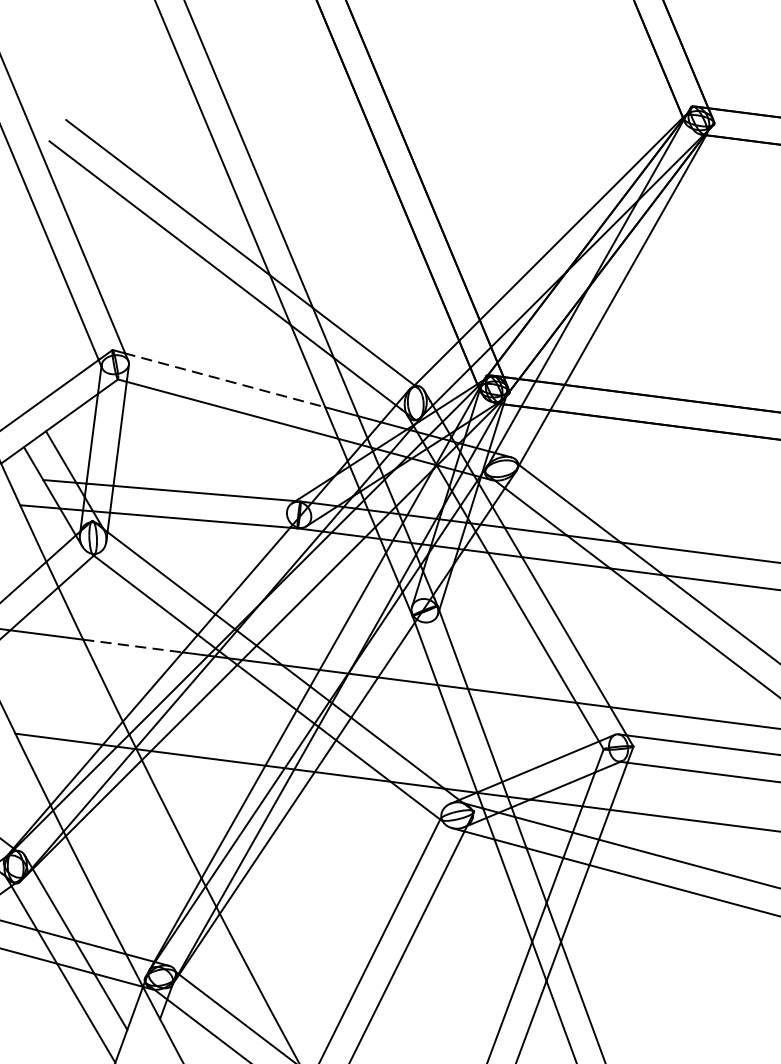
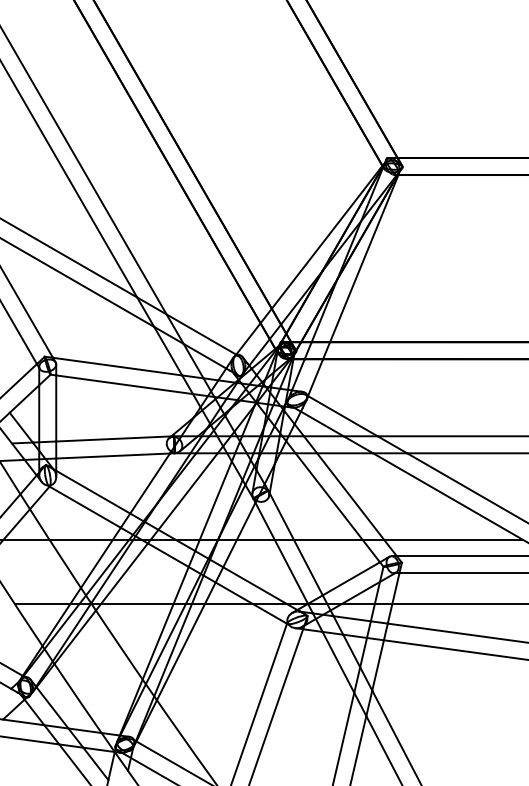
line: (225, 380) -> (117, 366), dashed -> solid
line: (133, 645) -> (81, 539), dashed -> solid

